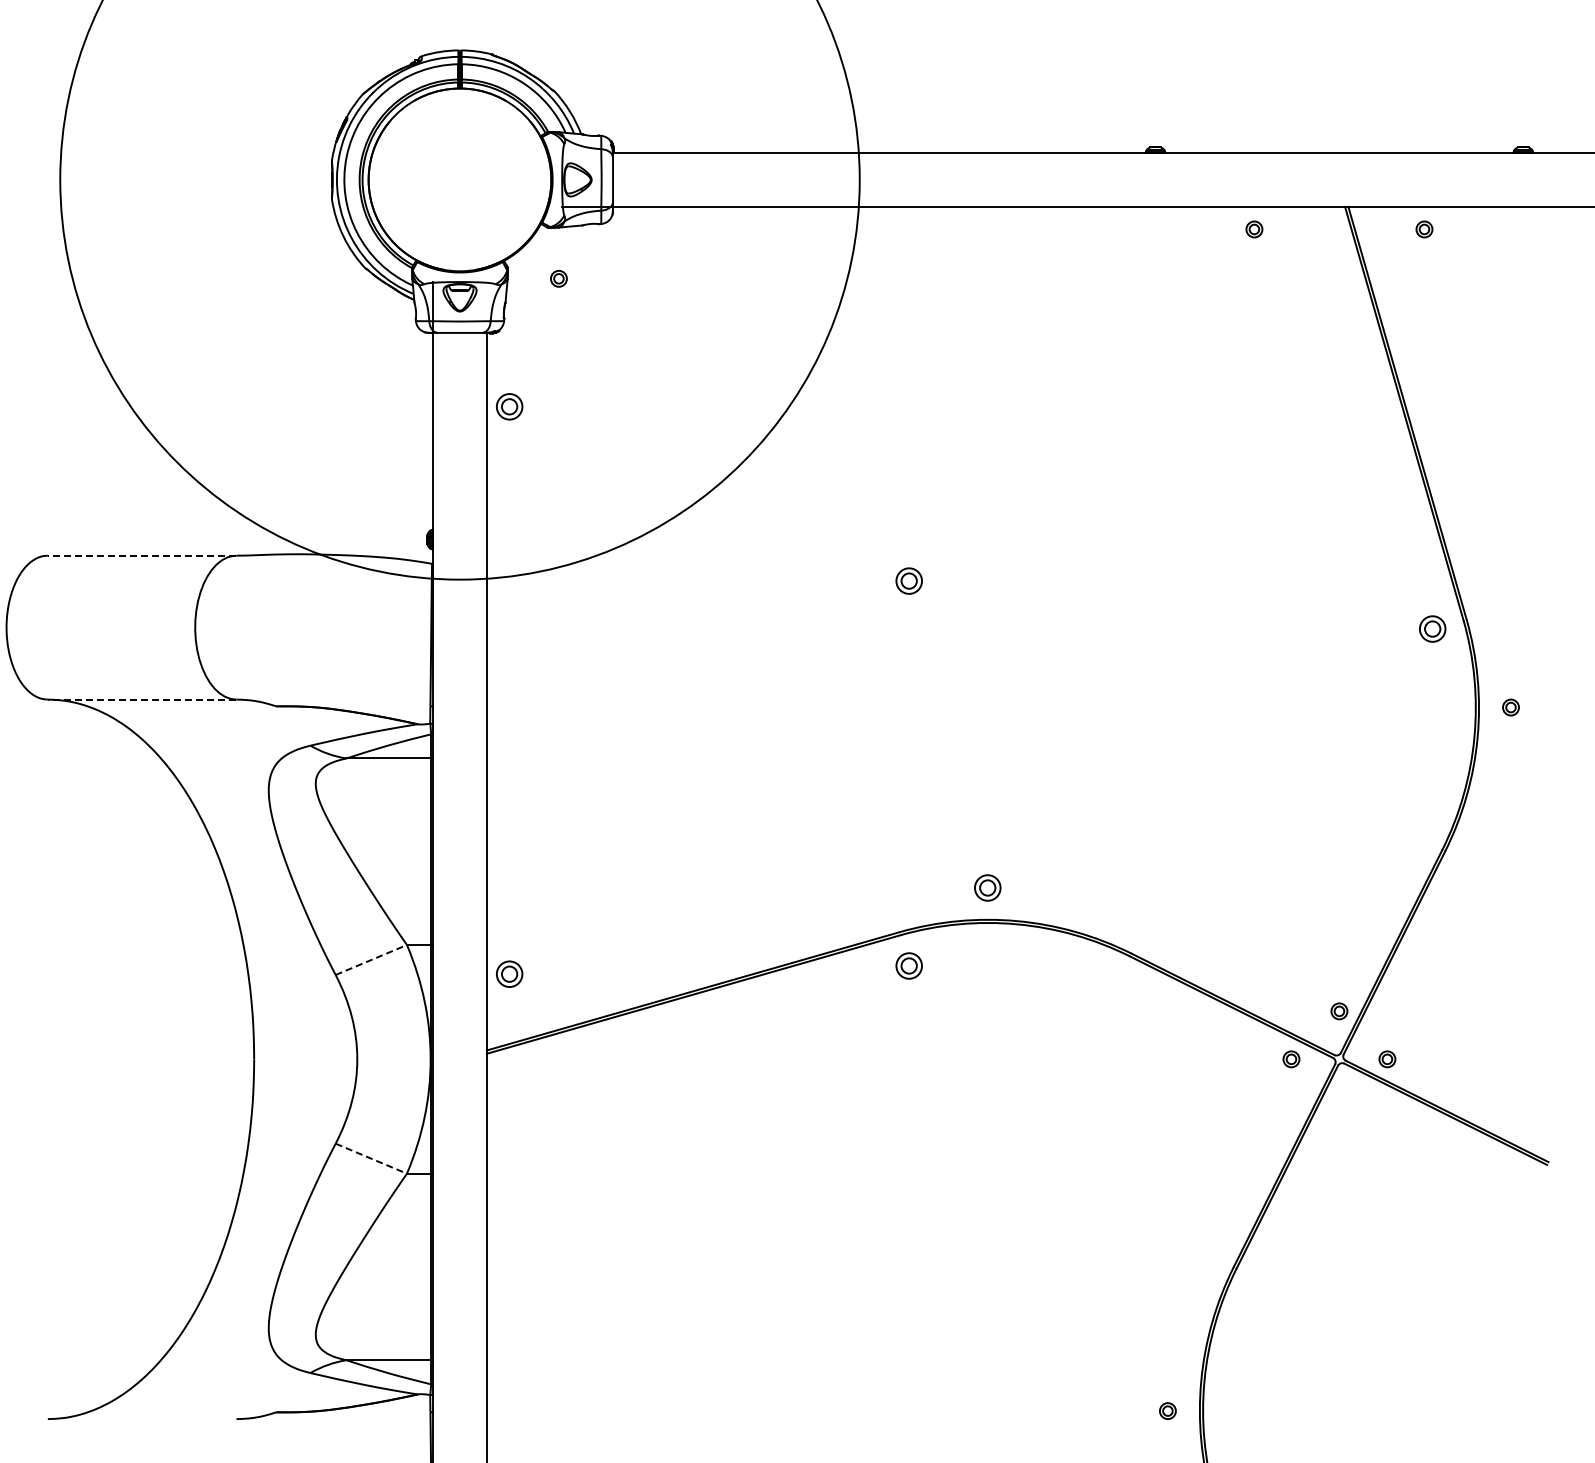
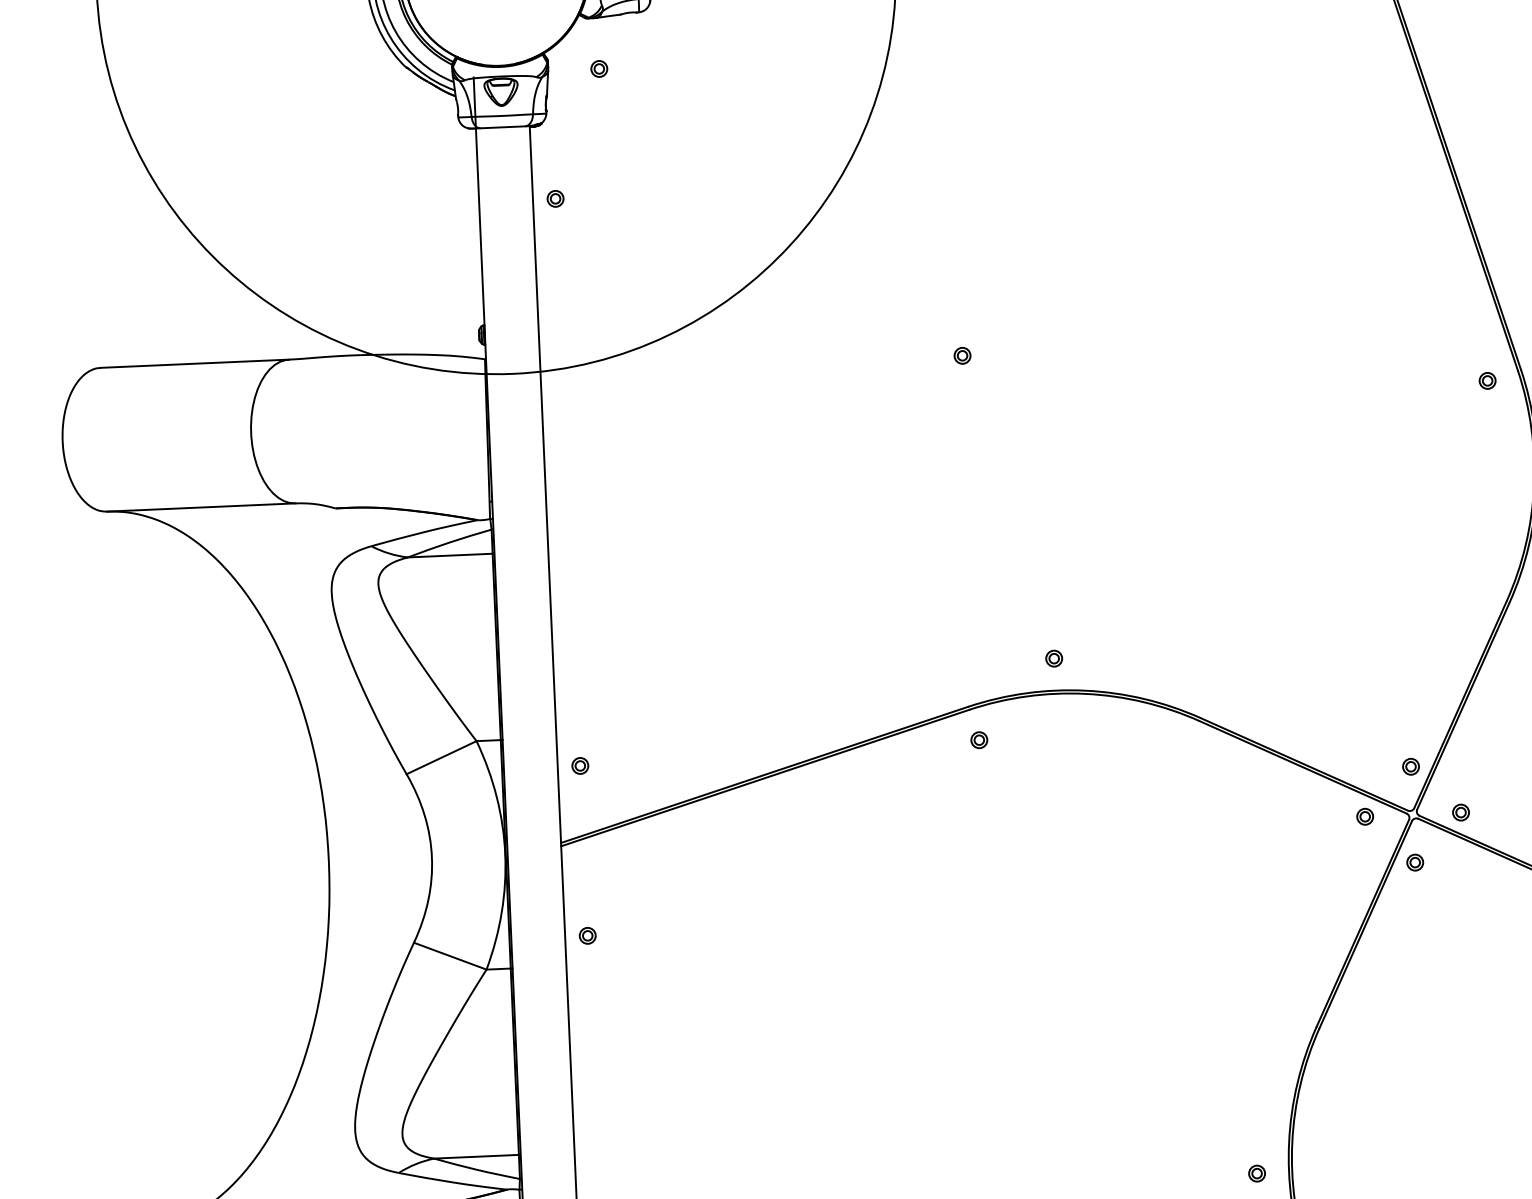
part: (509, 406) -> (555, 198), size x0.62
line: (141, 555) -> (194, 363), dashed -> solid
part: (909, 581) -> (962, 356), size x0.62
part: (1432, 629) -> (1487, 381), size x0.62
line: (141, 699) -> (200, 507), dashed -> solid
part: (987, 887) -> (1054, 658), size x0.62
line: (371, 960) -> (441, 758), dashed -> solid
part: (909, 965) -> (979, 739), size x0.62
part: (509, 974) -> (580, 766), size x0.62
part: (1339, 1107) -> (1415, 862), added
part: (509, 1144) -> (587, 935), added
line: (371, 1158) -> (450, 955), dashed -> solid

